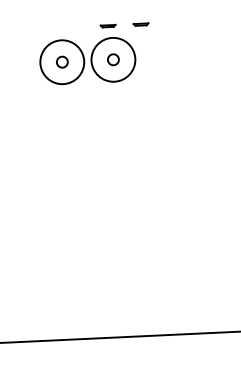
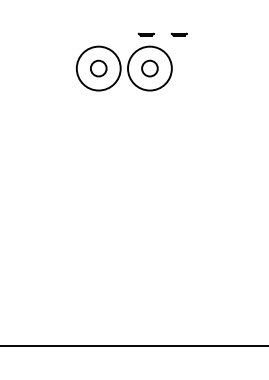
circle: (112, 59) -> (149, 68), size x1.43
circle: (62, 62) -> (98, 68), size x1.43

